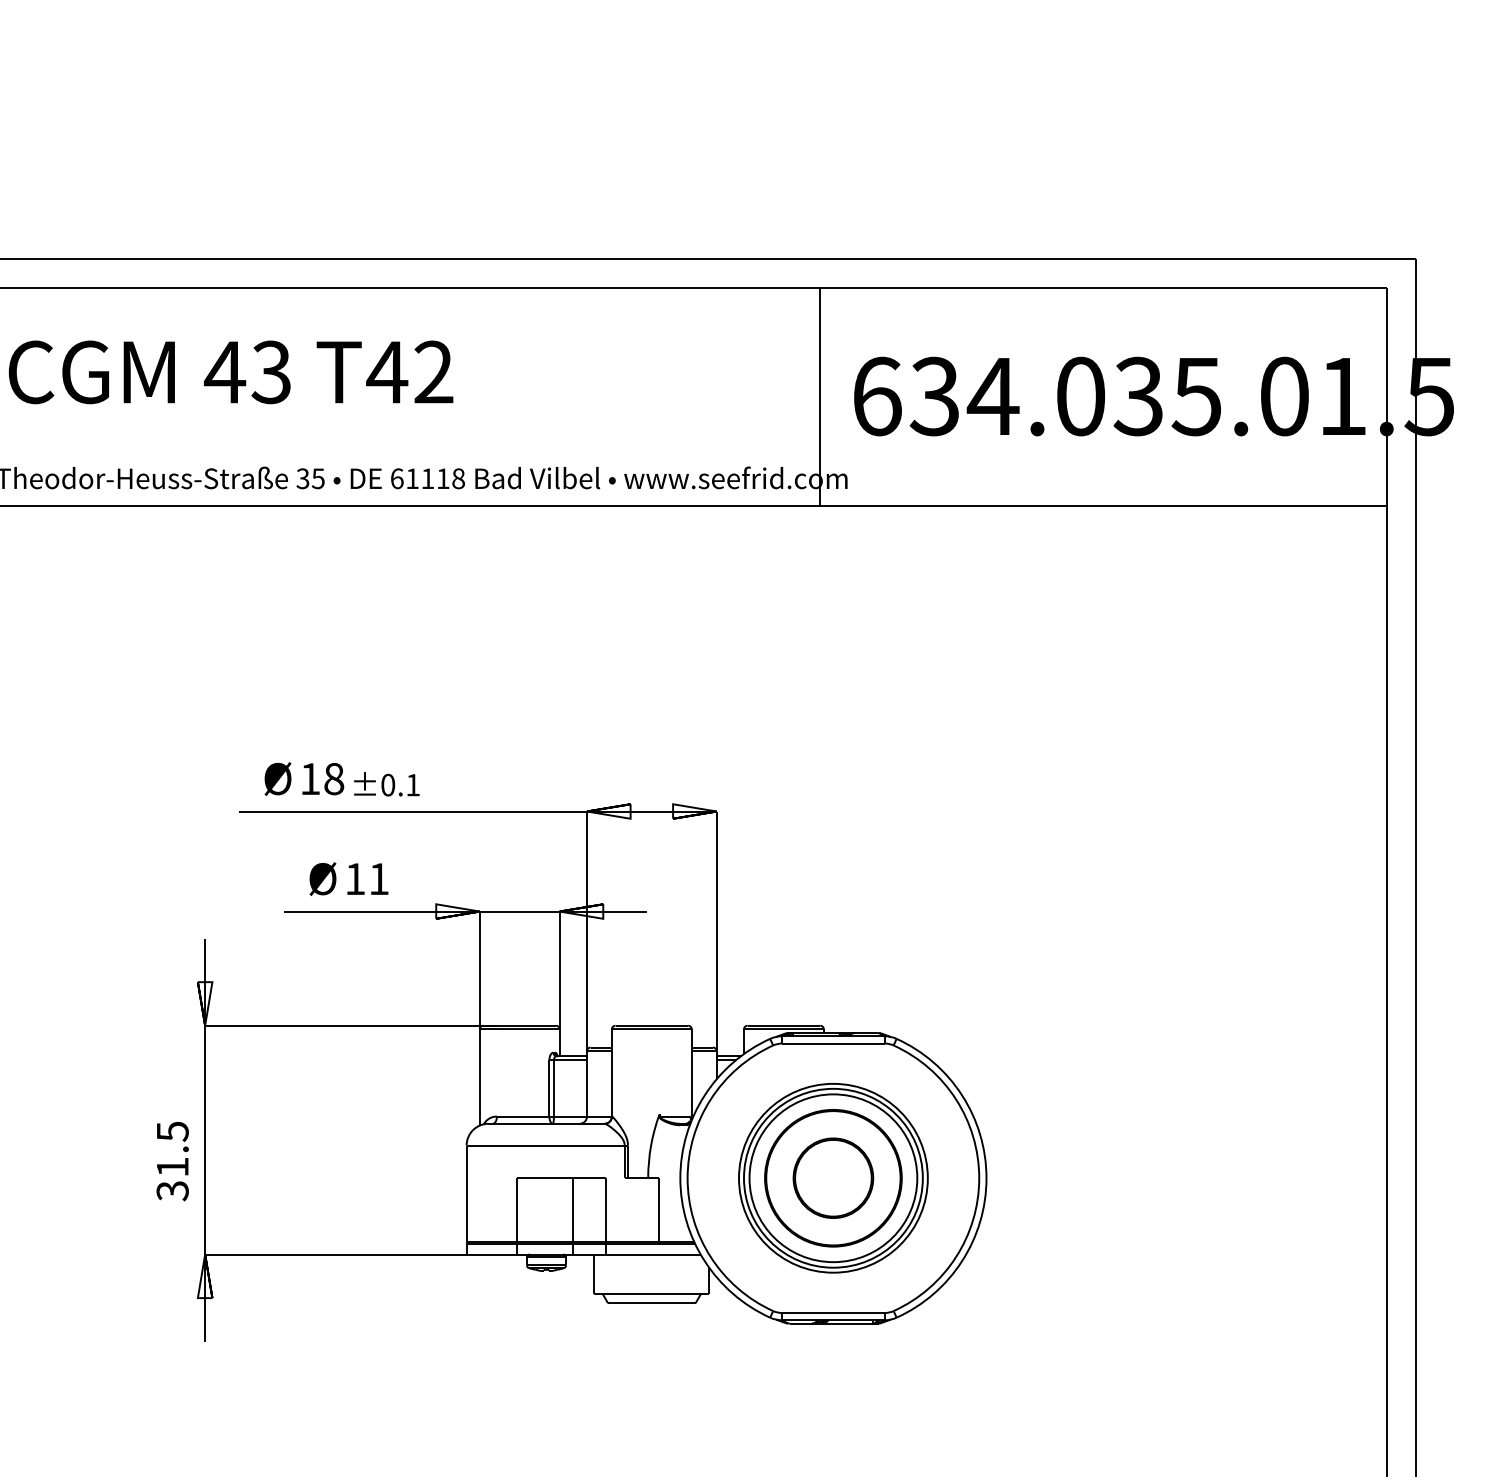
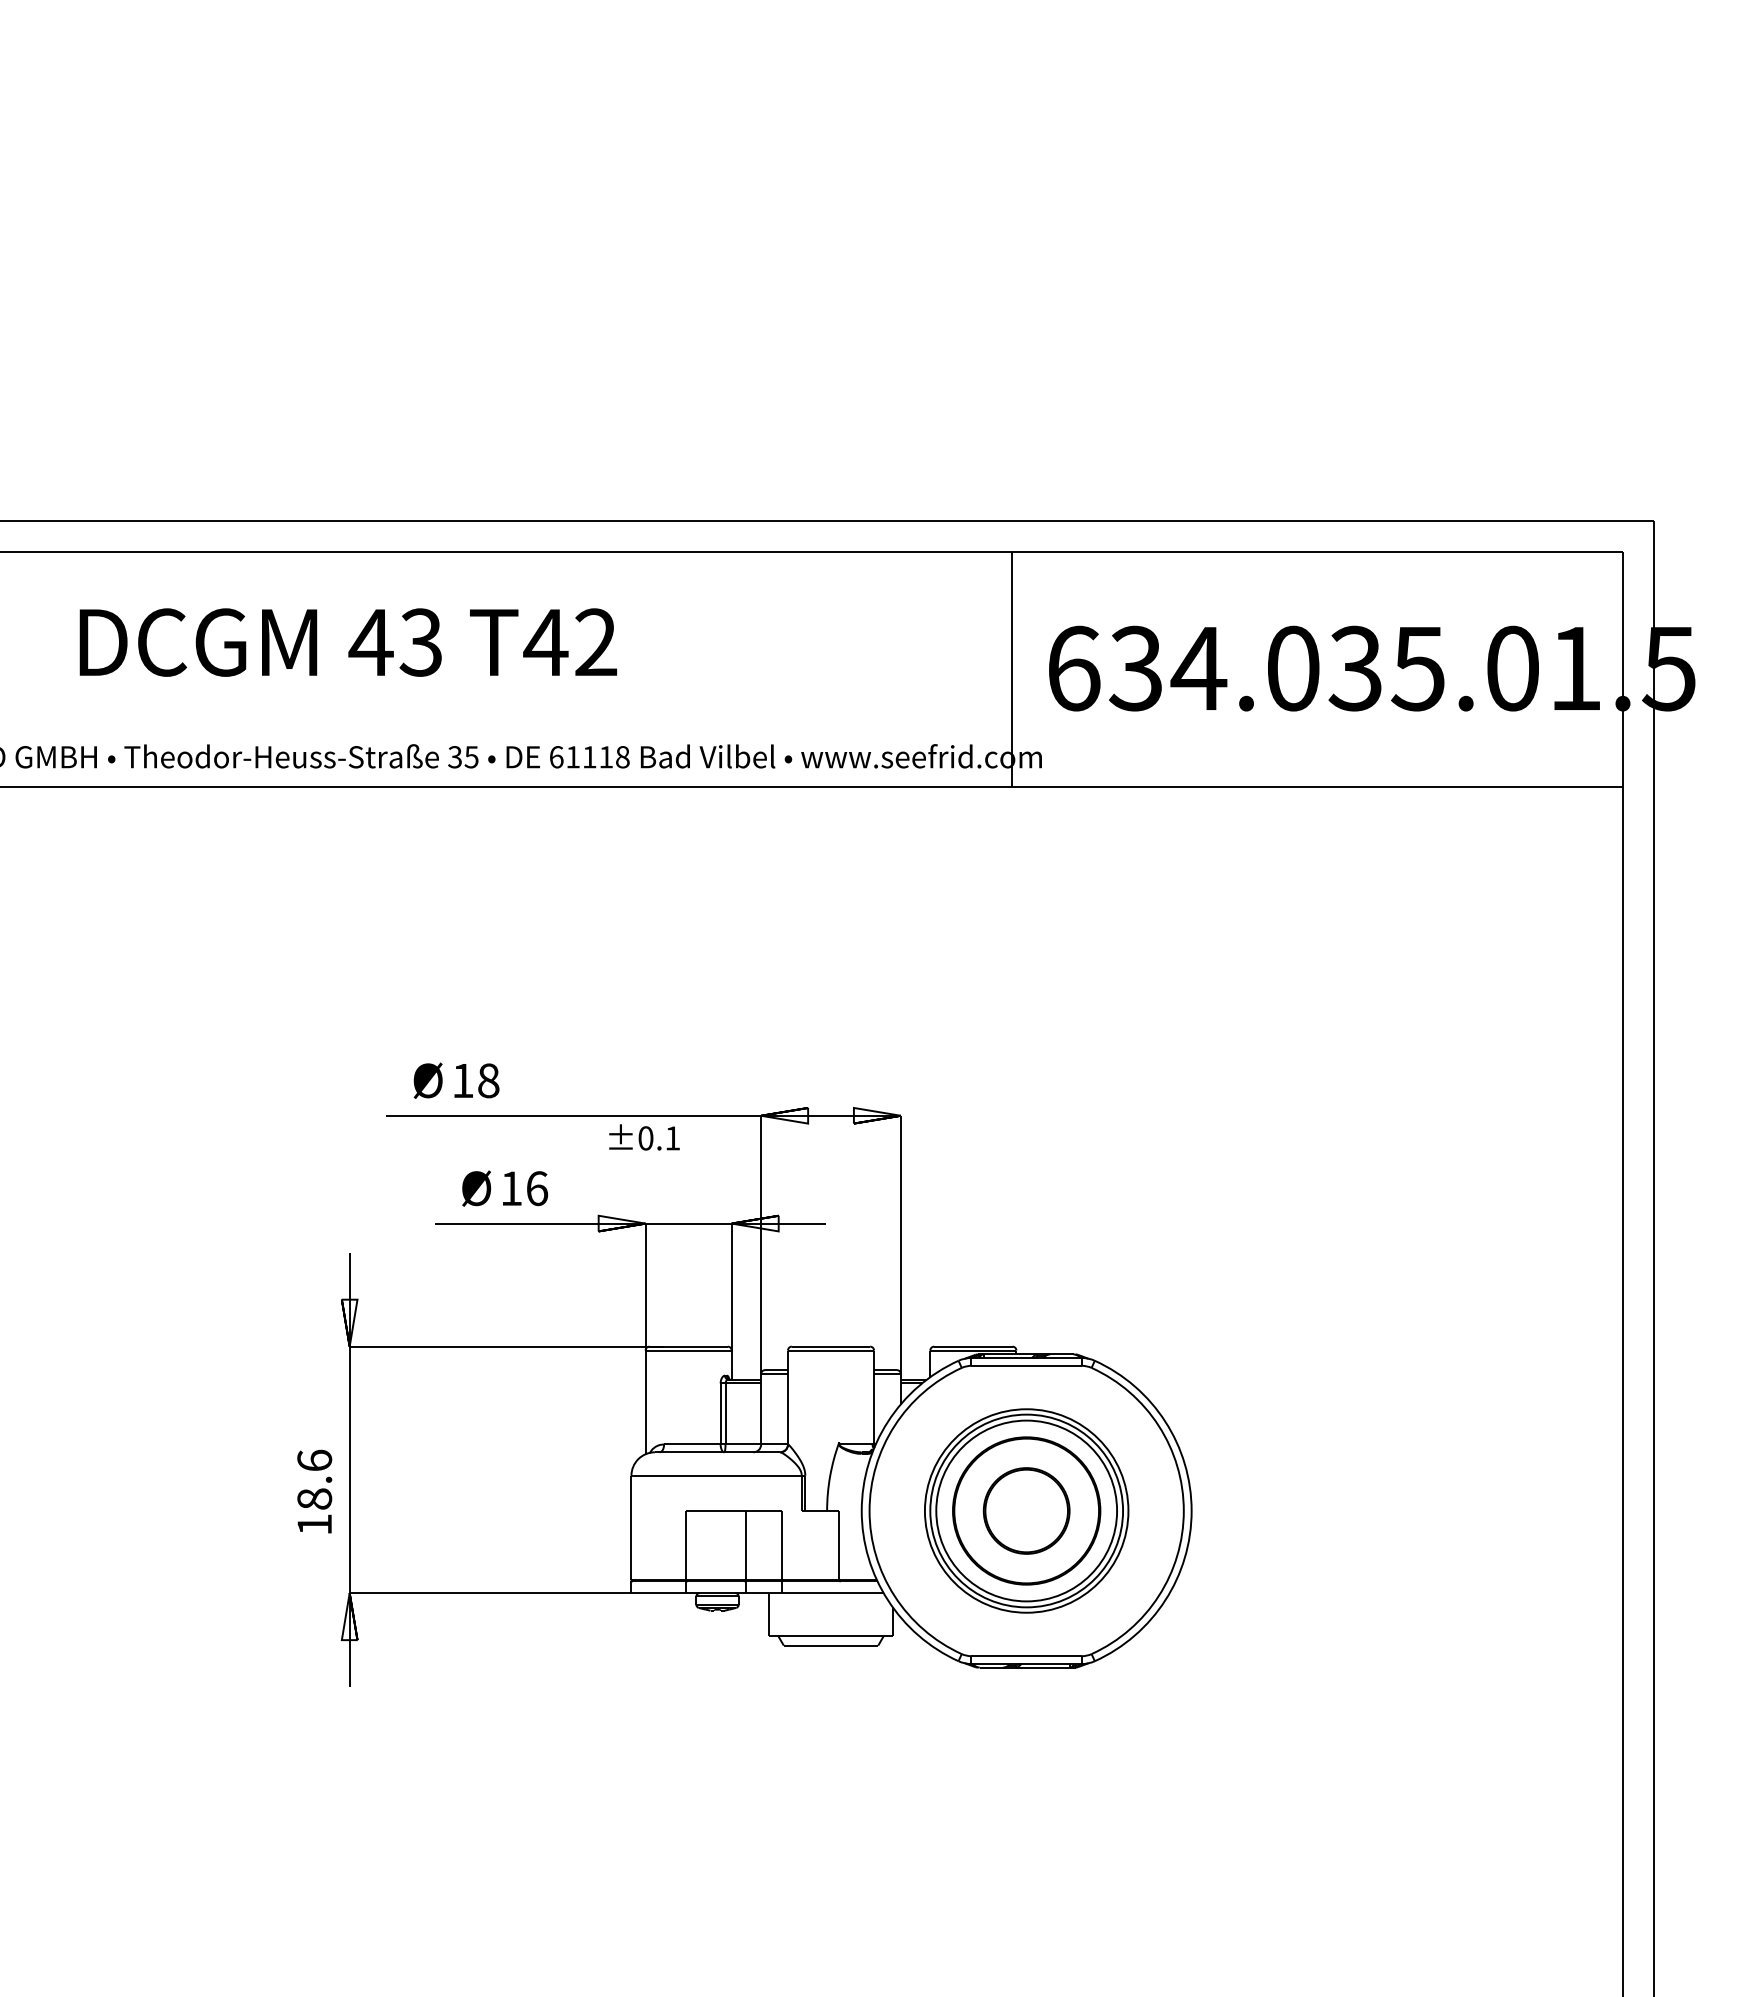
text: (386, 784) -> (644, 1137), moved
text: (379, 878) -> (537, 1188), 11 -> 16
text: (172, 1161) -> (314, 1492), 31.5 -> 18.6

